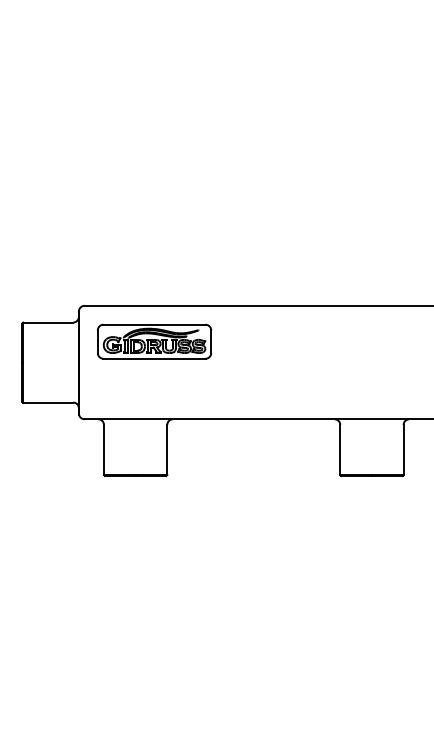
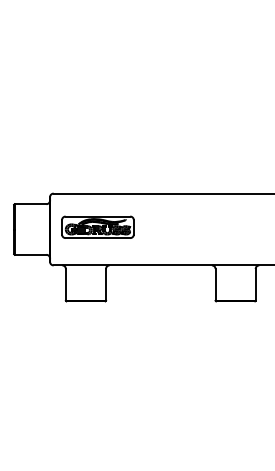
part: (153, 340) -> (97, 226), moved

